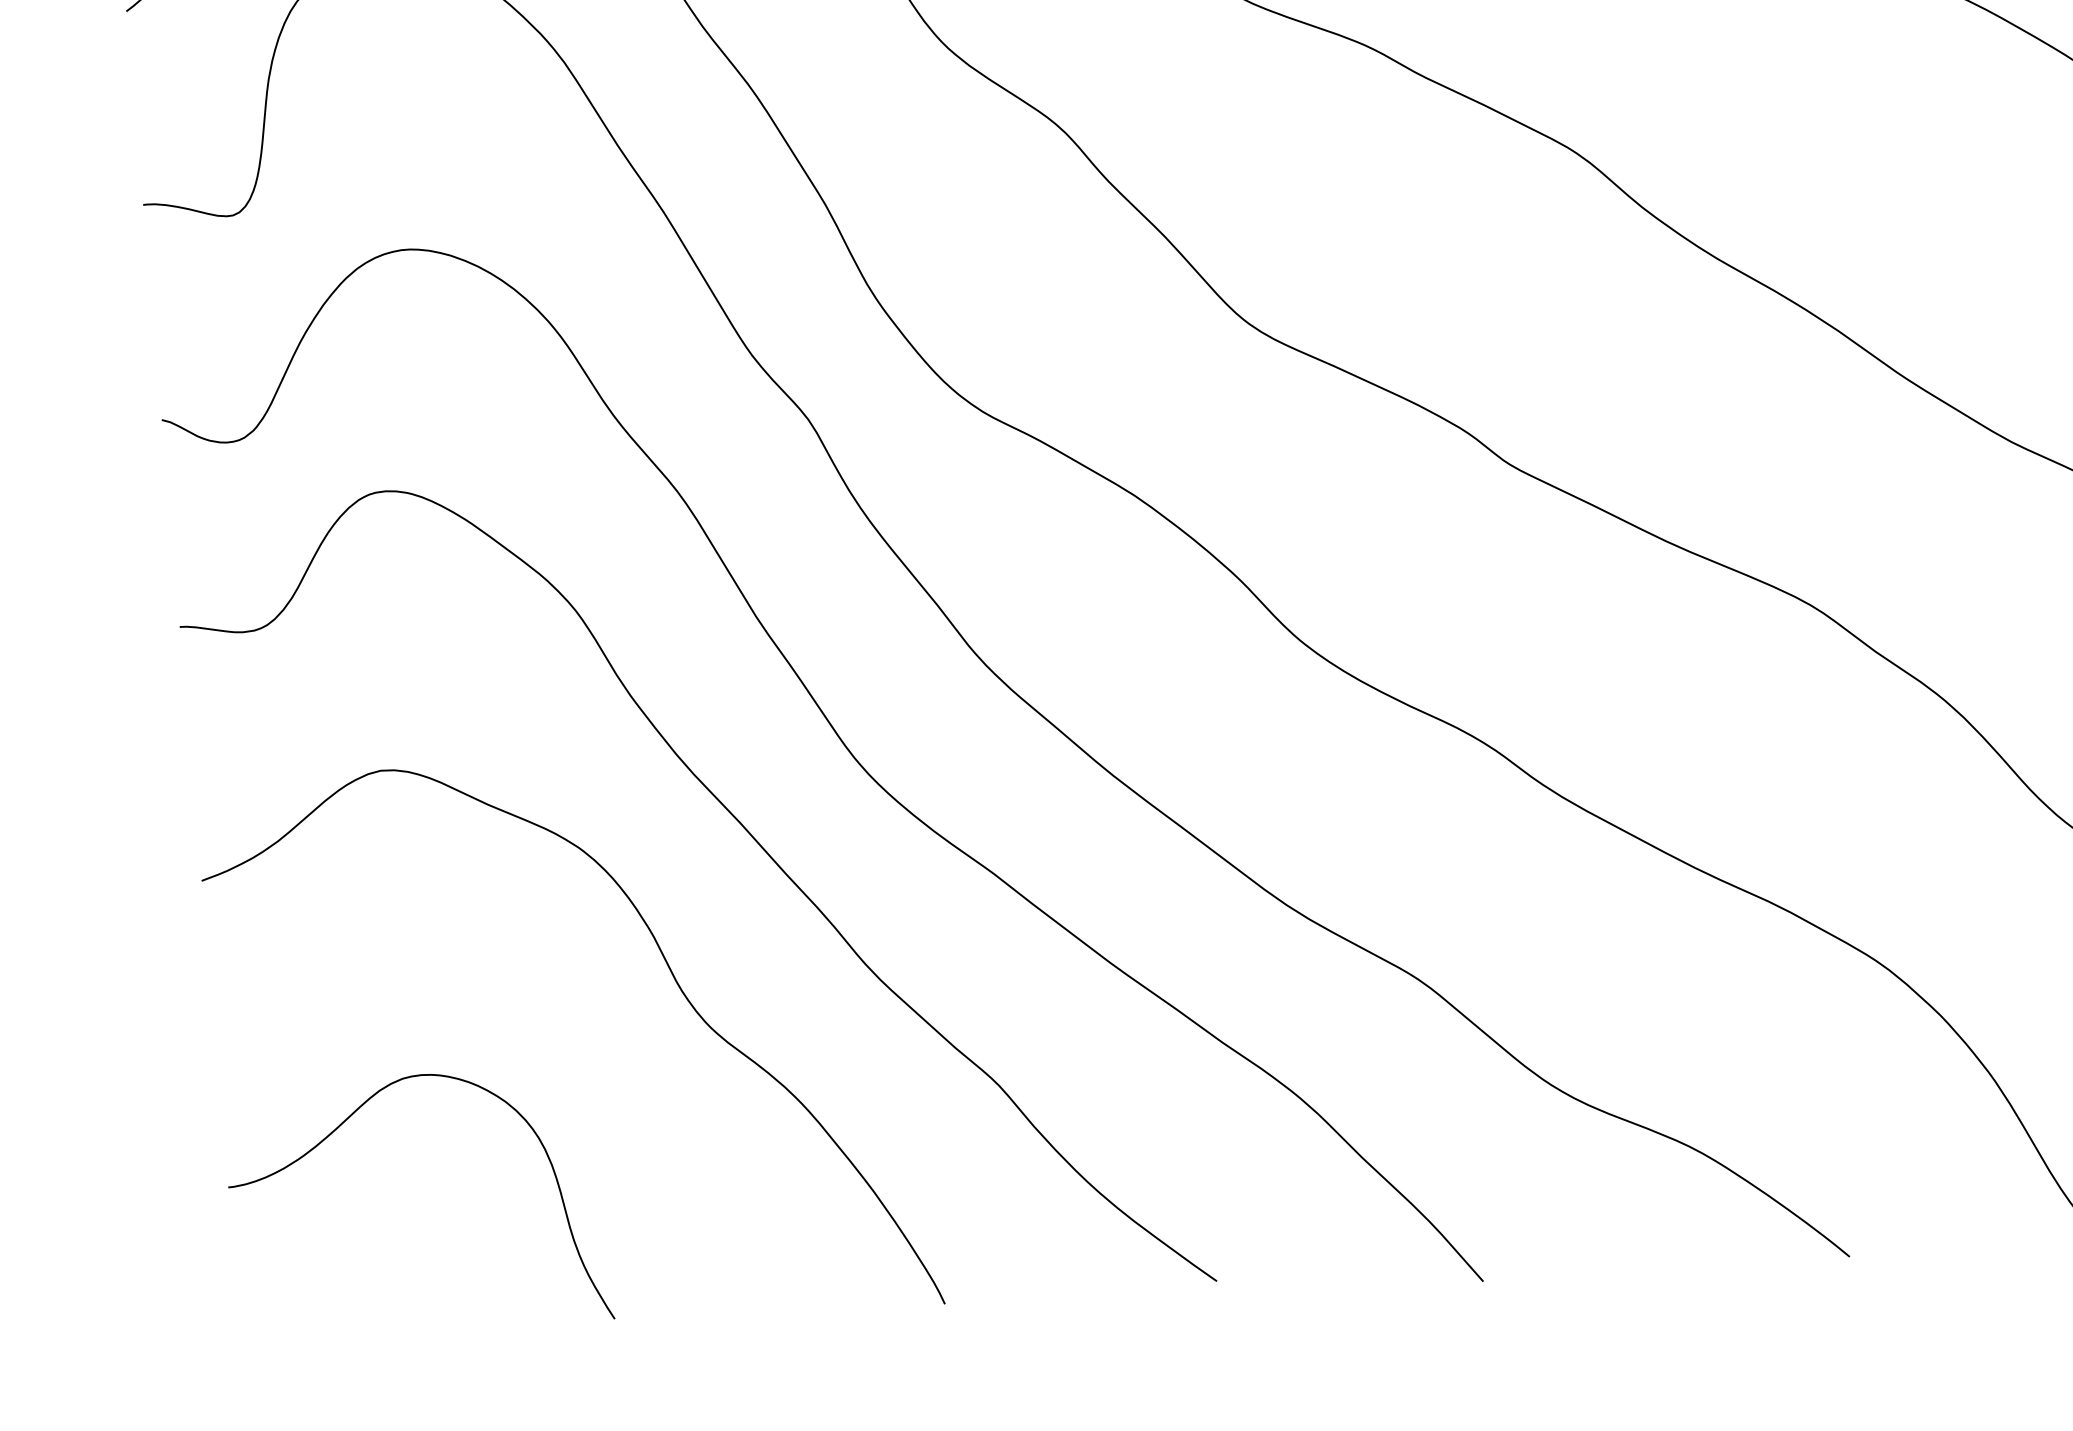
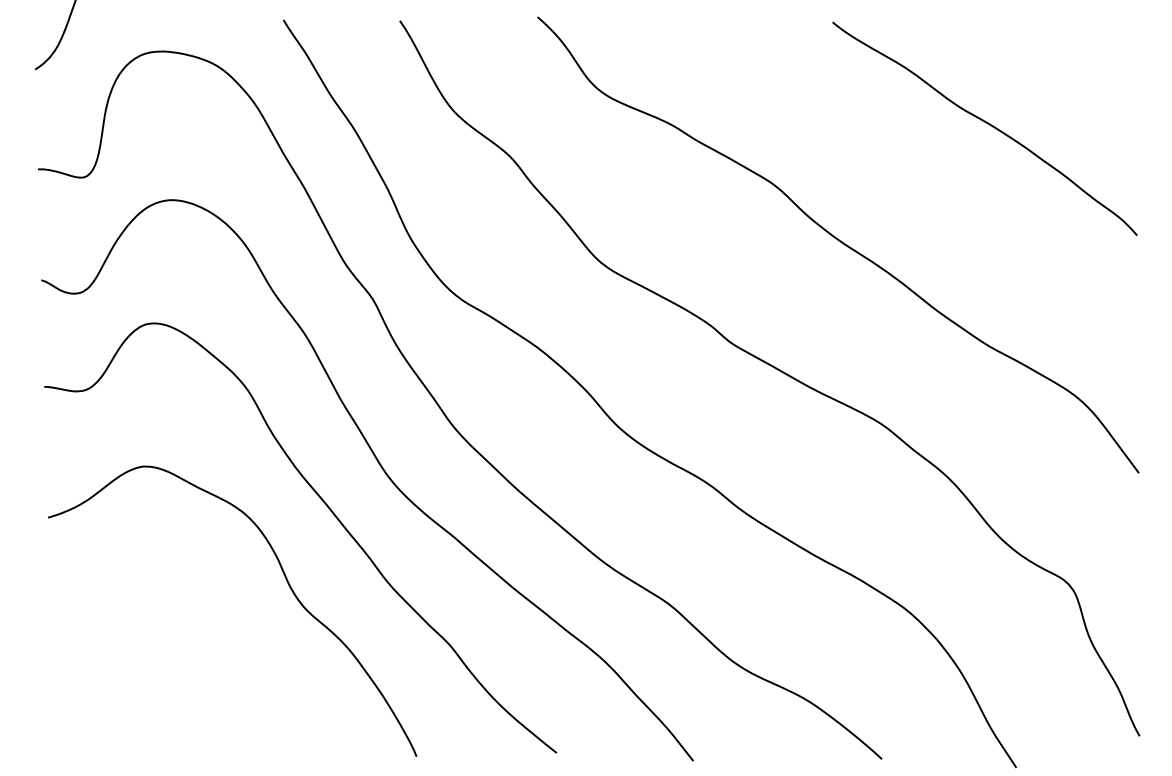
curve: (343, 1125) -> (113, 647), removed

